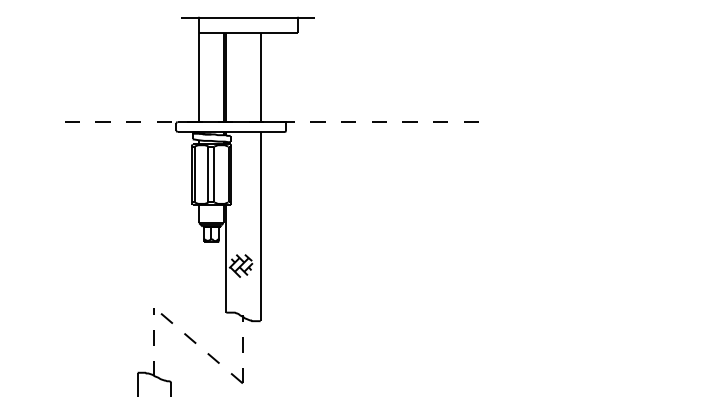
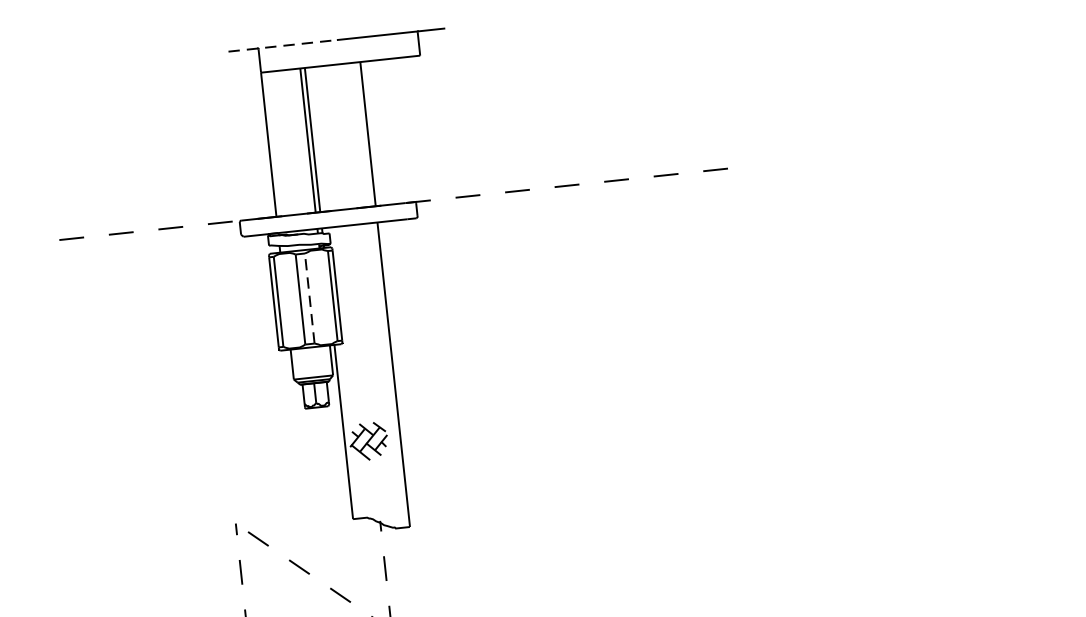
line: (214, 17) -> (283, 45), solid -> dashed
line: (214, 174) -> (310, 298), solid -> dashed

